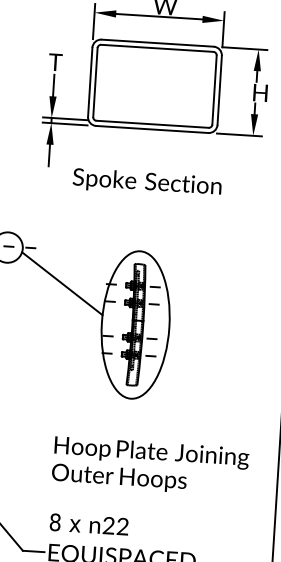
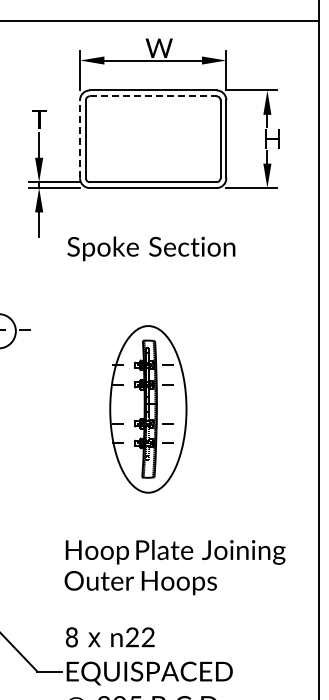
line: (157, 48) -> (153, 96), solid -> dashed
line: (90, 81) -> (80, 138), solid -> dashed
line: (62, 283) -> (62, 367), removed

